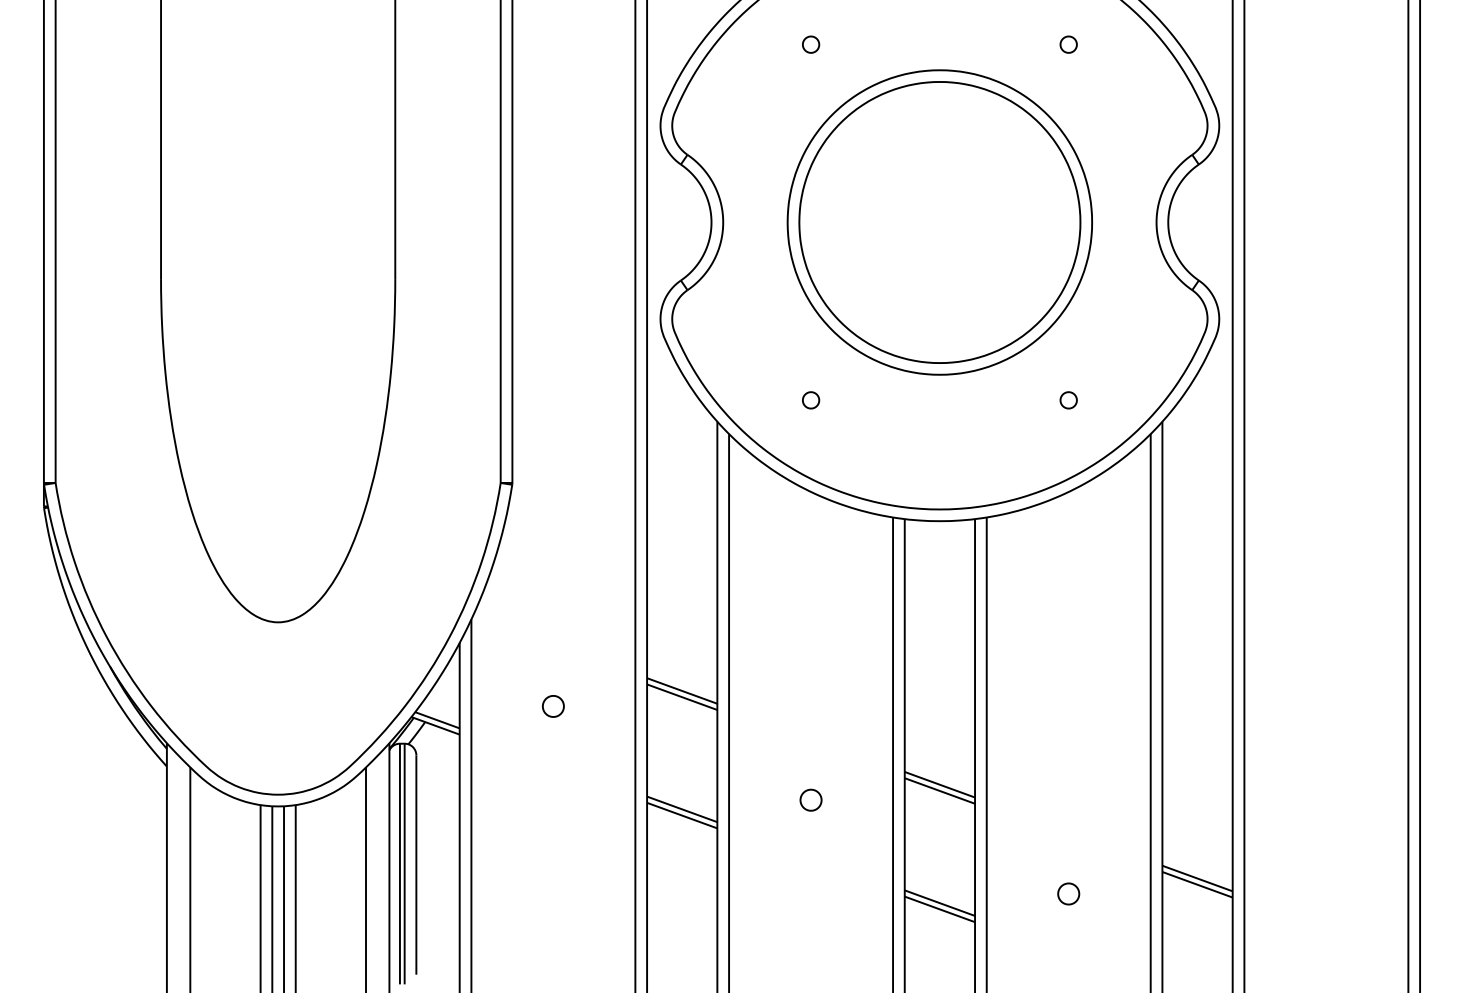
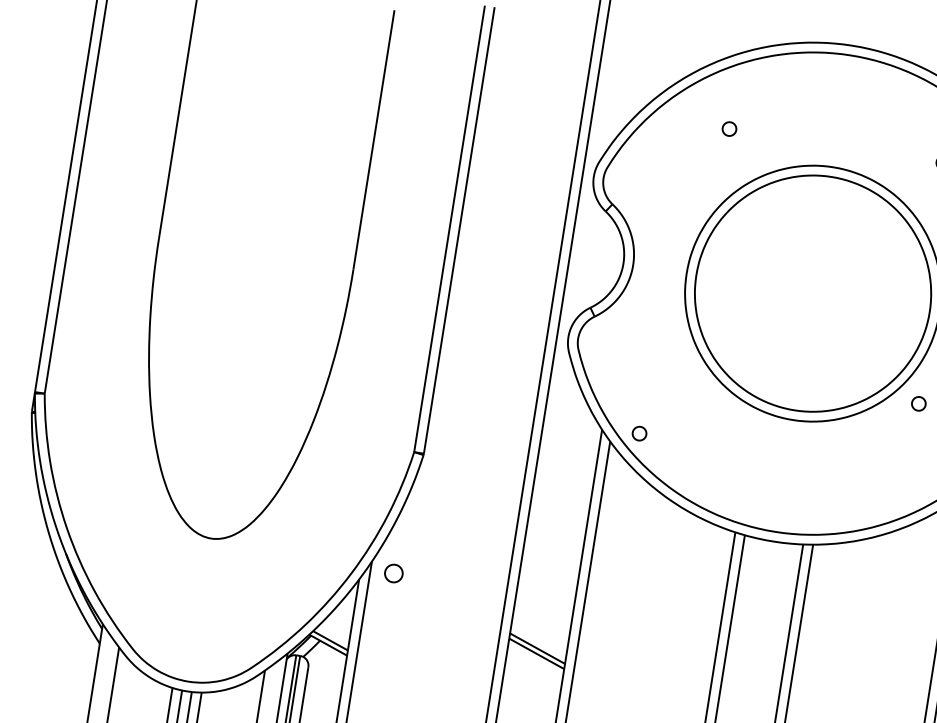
part: (811, 400) -> (639, 433), moved
part: (1068, 400) -> (918, 403), moved
part: (553, 706) -> (393, 573), moved

